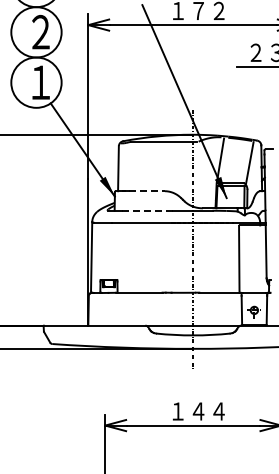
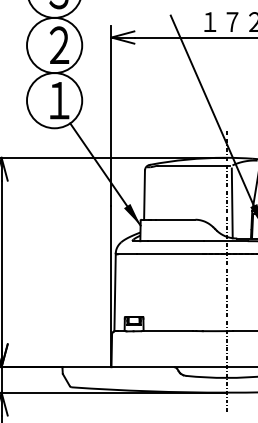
line: (198, 176) -> (232, 203), added
line: (146, 191) -> (175, 220), dashed -> solid
line: (147, 210) -> (176, 240), dashed -> solid

